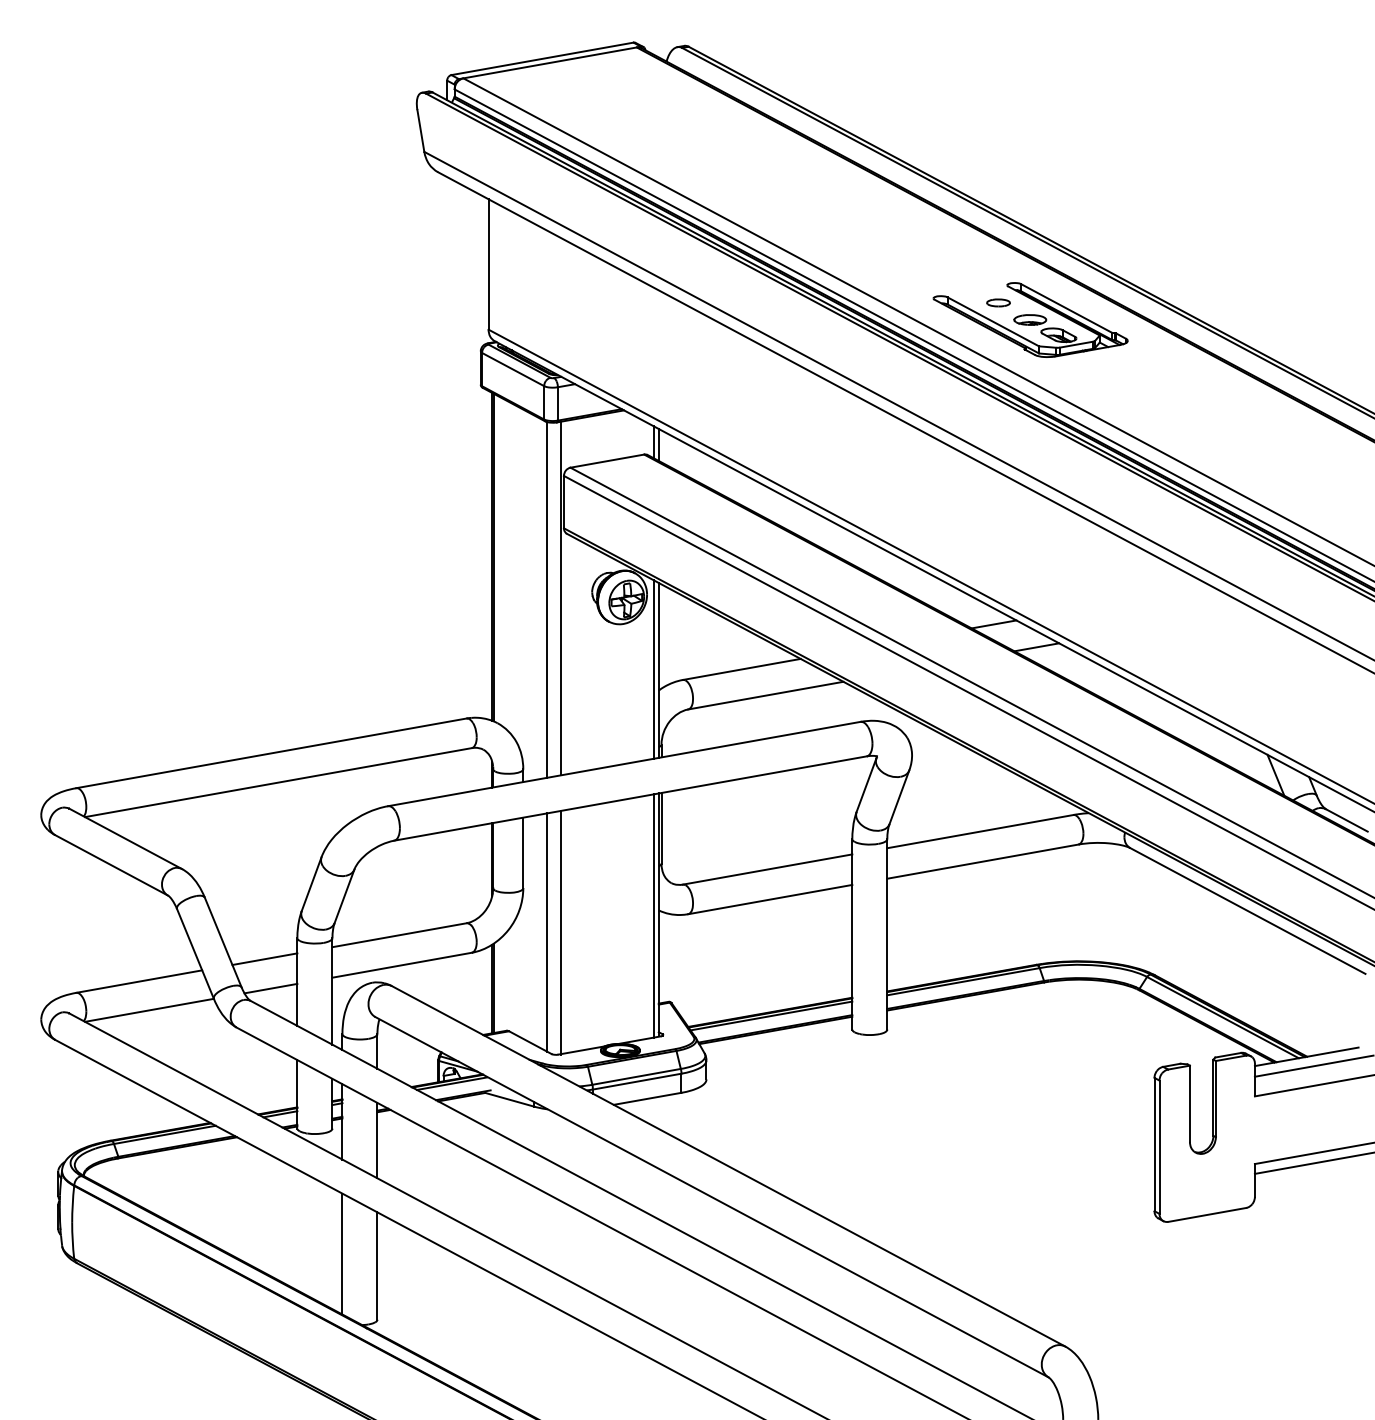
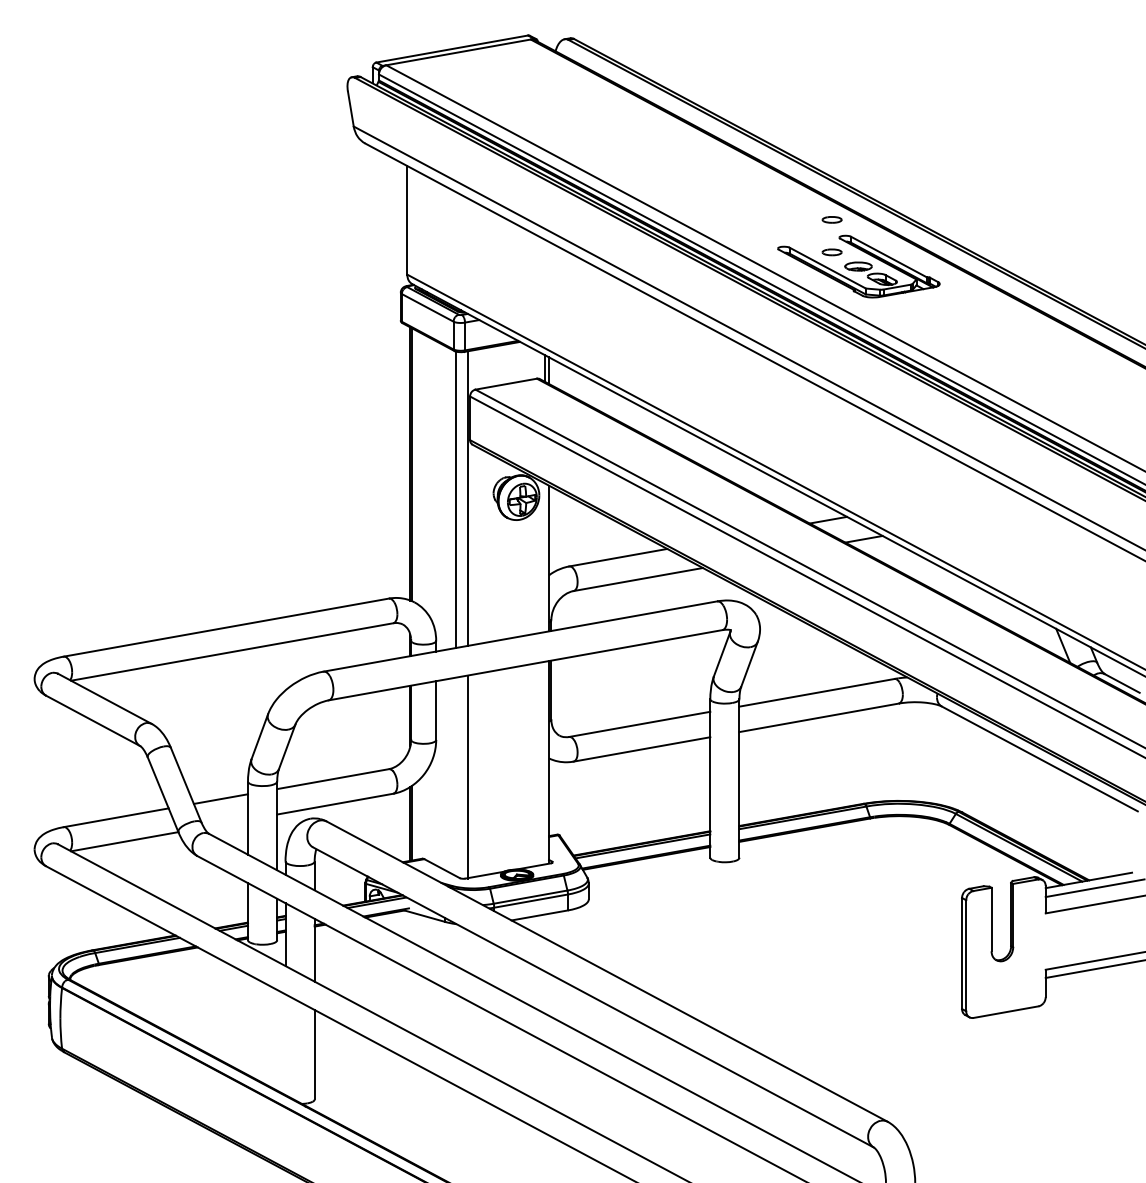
part: (998, 263) -> (832, 219), added
line: (653, 669) -> (544, 557), removed
line: (653, 915) -> (544, 762), removed
line: (547, 932) -> (456, 776), removed
line: (270, 988) -> (225, 823), removed
line: (342, 1253) -> (285, 1044), removed

